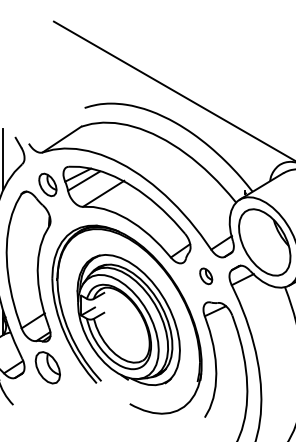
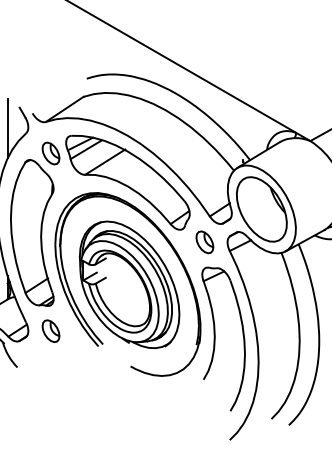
part: (205, 276) -> (204, 242), size x1.43
part: (47, 366) -> (50, 330), size x0.71

